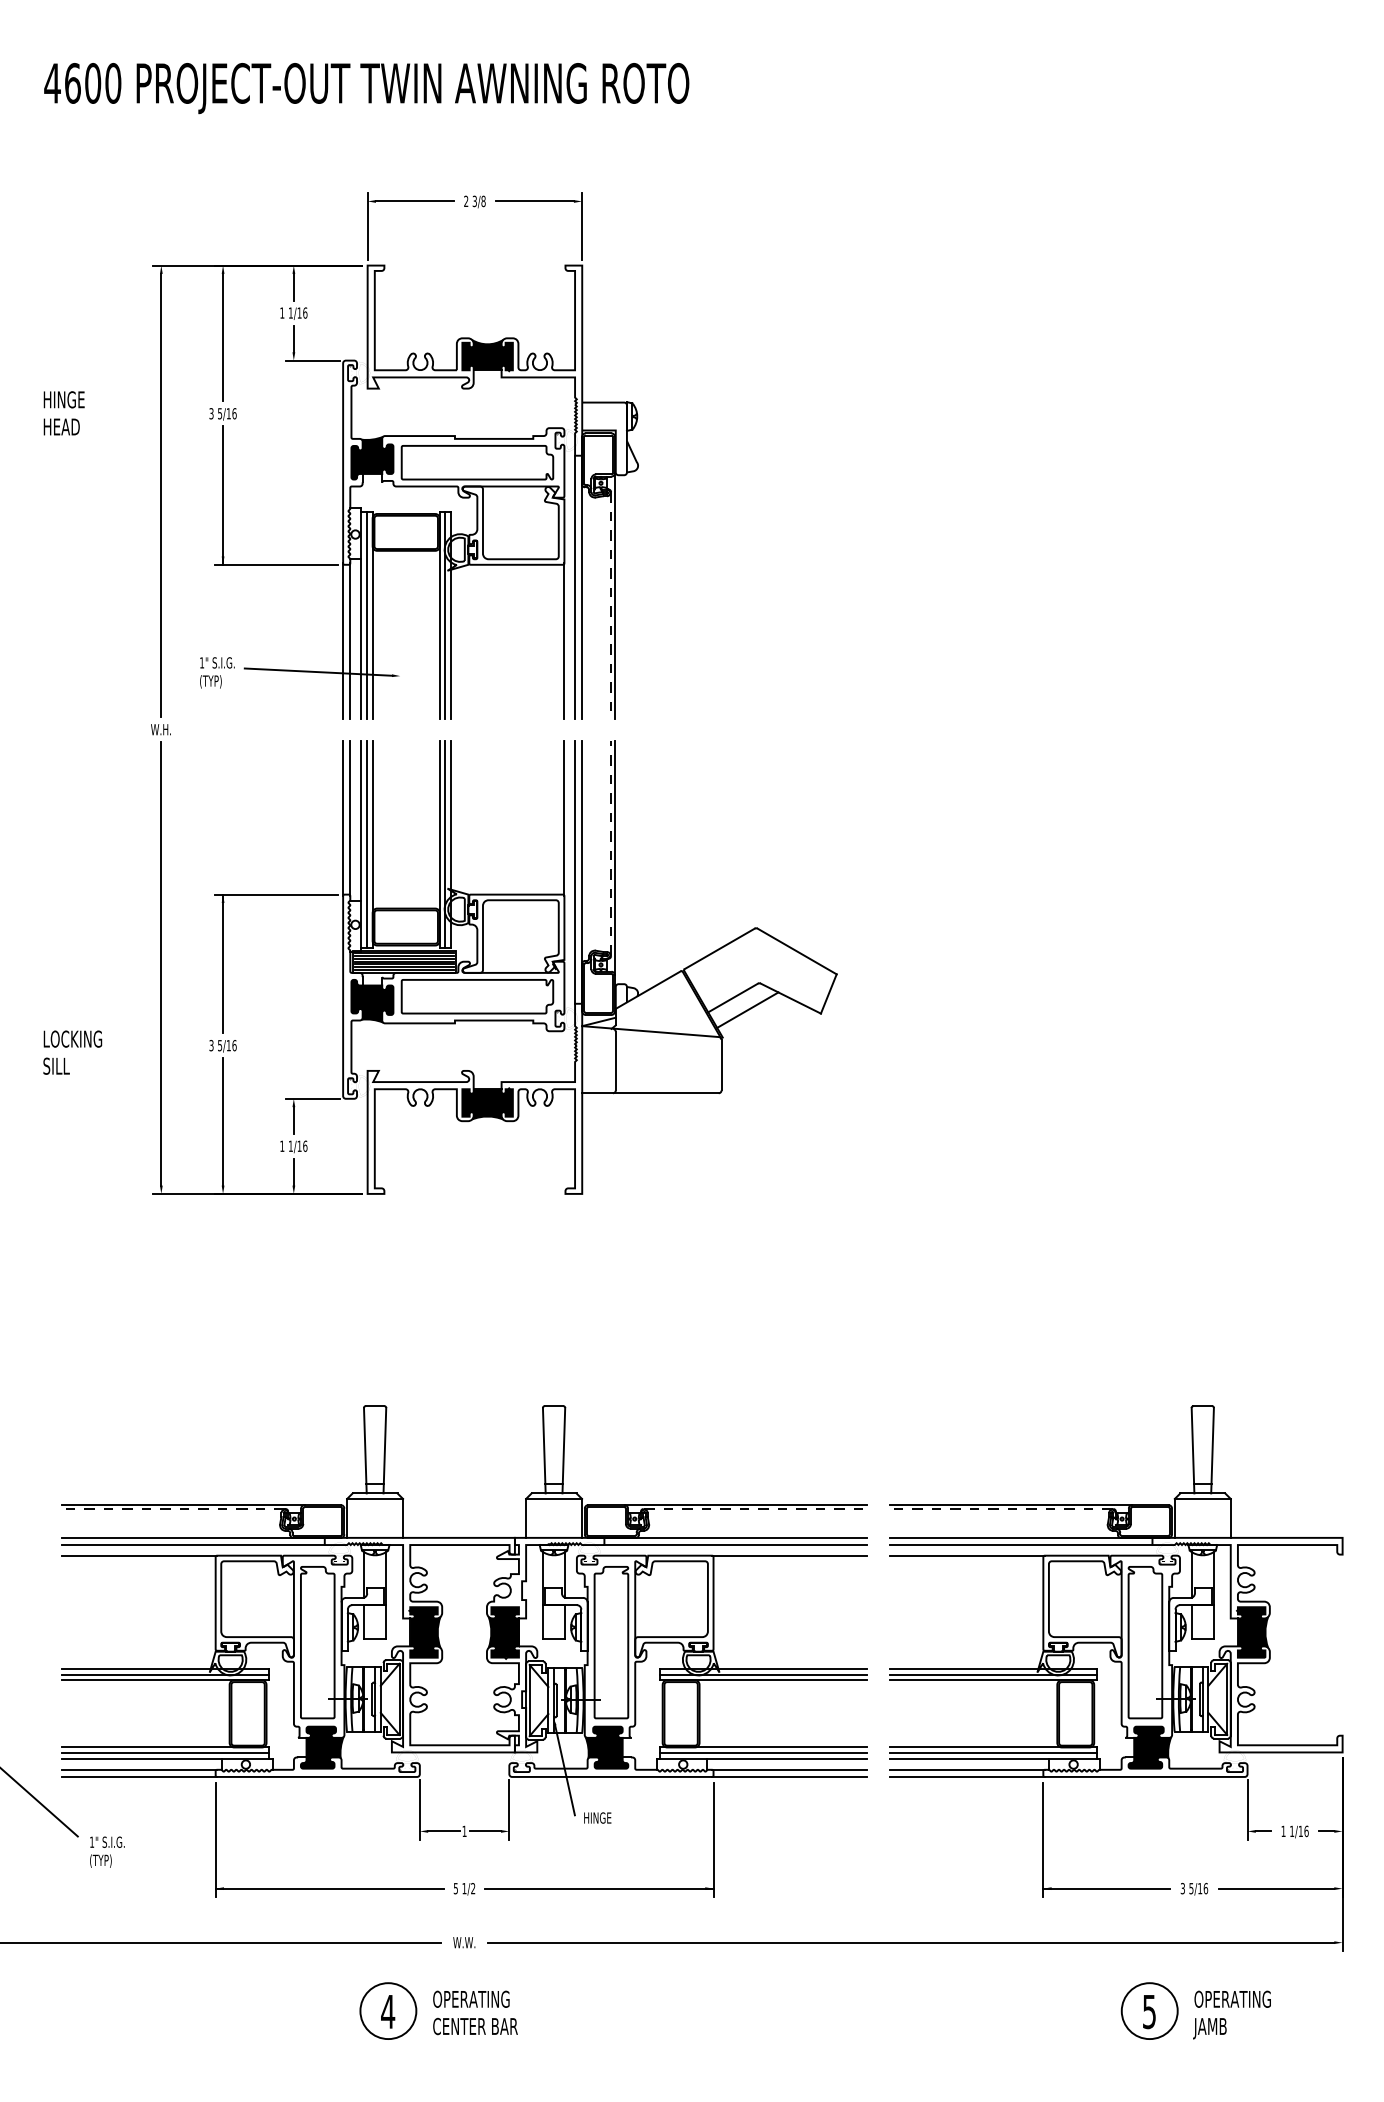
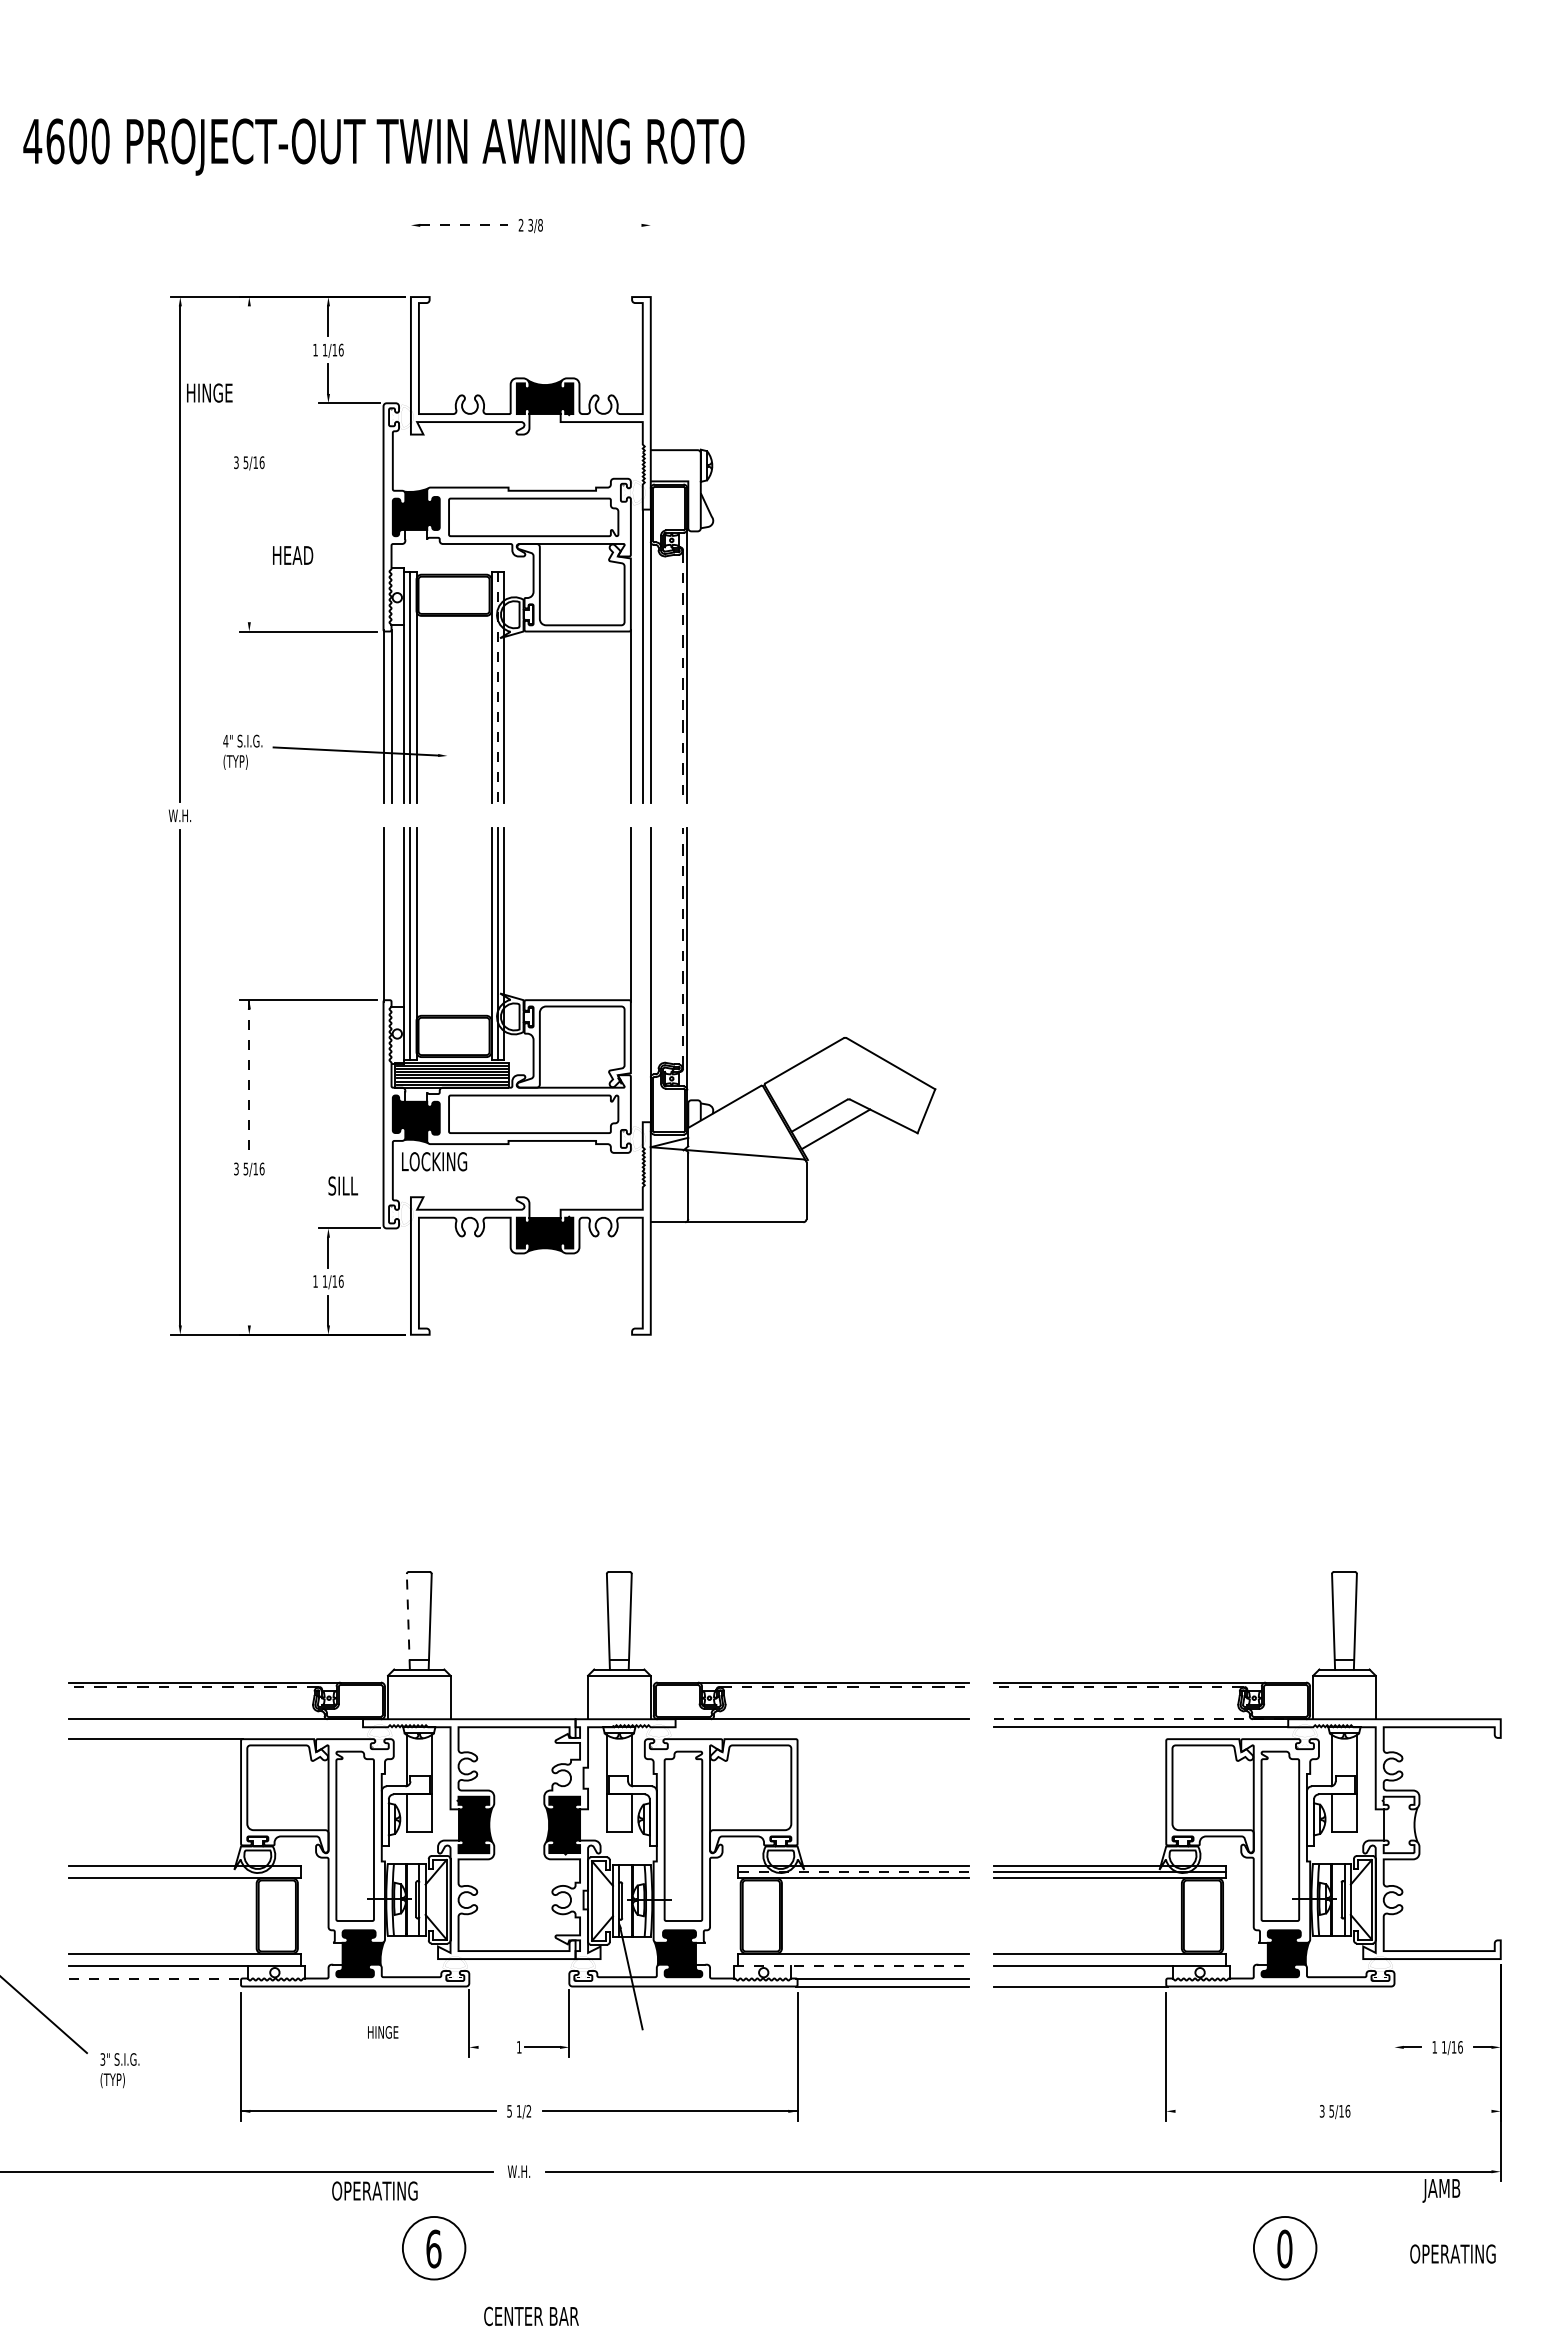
text: (366, 87) -> (383, 146), moved
line: (414, 201) -> (463, 225), solid -> dashed
line: (534, 201) -> (597, 225), removed
line: (367, 226) -> (410, 253), removed
line: (581, 226) -> (650, 253), removed
line: (223, 337) -> (249, 377), removed
text: (63, 399) -> (209, 392), moved
text: (62, 427) -> (293, 555), moved
line: (223, 495) -> (249, 553), removed
line: (445, 614) -> (497, 687), solid -> dashed
text: (201, 663) -> (225, 741), 1" -> 4"
line: (350, 817) -> (391, 914), removed
line: (574, 872) -> (642, 975), removed
line: (223, 964) -> (249, 1078), solid -> dashed
text: (72, 1038) -> (434, 1161), moved
text: (56, 1065) -> (343, 1185), moved
line: (223, 1122) -> (249, 1254), removed
line: (365, 1450) -> (408, 1621), solid -> dashed
line: (1021, 1538) -> (1141, 1719), solid -> dashed
line: (193, 1545) -> (216, 1727), removed
line: (735, 1545) -> (822, 1727), removed
line: (789, 1556) -> (882, 1739), removed
line: (966, 1556) -> (1080, 1739), removed
fill: (1252, 1632) -> (1399, 1824), removed
line: (165, 1674) -> (184, 1872), removed
line: (763, 1674) -> (853, 1872), solid -> dashed
line: (165, 1752) -> (184, 1959), removed
line: (763, 1752) -> (853, 1959), removed
line: (992, 1752) -> (1109, 1959), removed
line: (761, 1759) -> (851, 1966), solid -> dashed
line: (139, 1769) -> (155, 1978), solid -> dashed
line: (966, 1769) -> (1080, 1978), removed
line: (139, 1776) -> (155, 1986), removed
line: (1247, 1809) -> (1394, 2022), removed
text: (598, 1818) -> (383, 2032), moved
line: (443, 1831) -> (495, 2047), removed
text: (91, 1842) -> (102, 2059), 1" -> 3"
line: (1106, 1888) -> (1236, 2111), removed
line: (1276, 1888) -> (1426, 2111), removed
text: (463, 1942) -> (518, 2171), W.W. -> W.H.
text: (471, 1998) -> (374, 2190), moved
text: (1232, 1998) -> (1452, 2253), moved
text: (387, 2011) -> (433, 2248), 4 -> 6
text: (1149, 2011) -> (1284, 2248), 5 -> 0
text: (475, 2026) -> (531, 2316), moved
text: (1209, 2028) -> (1441, 2190), moved

